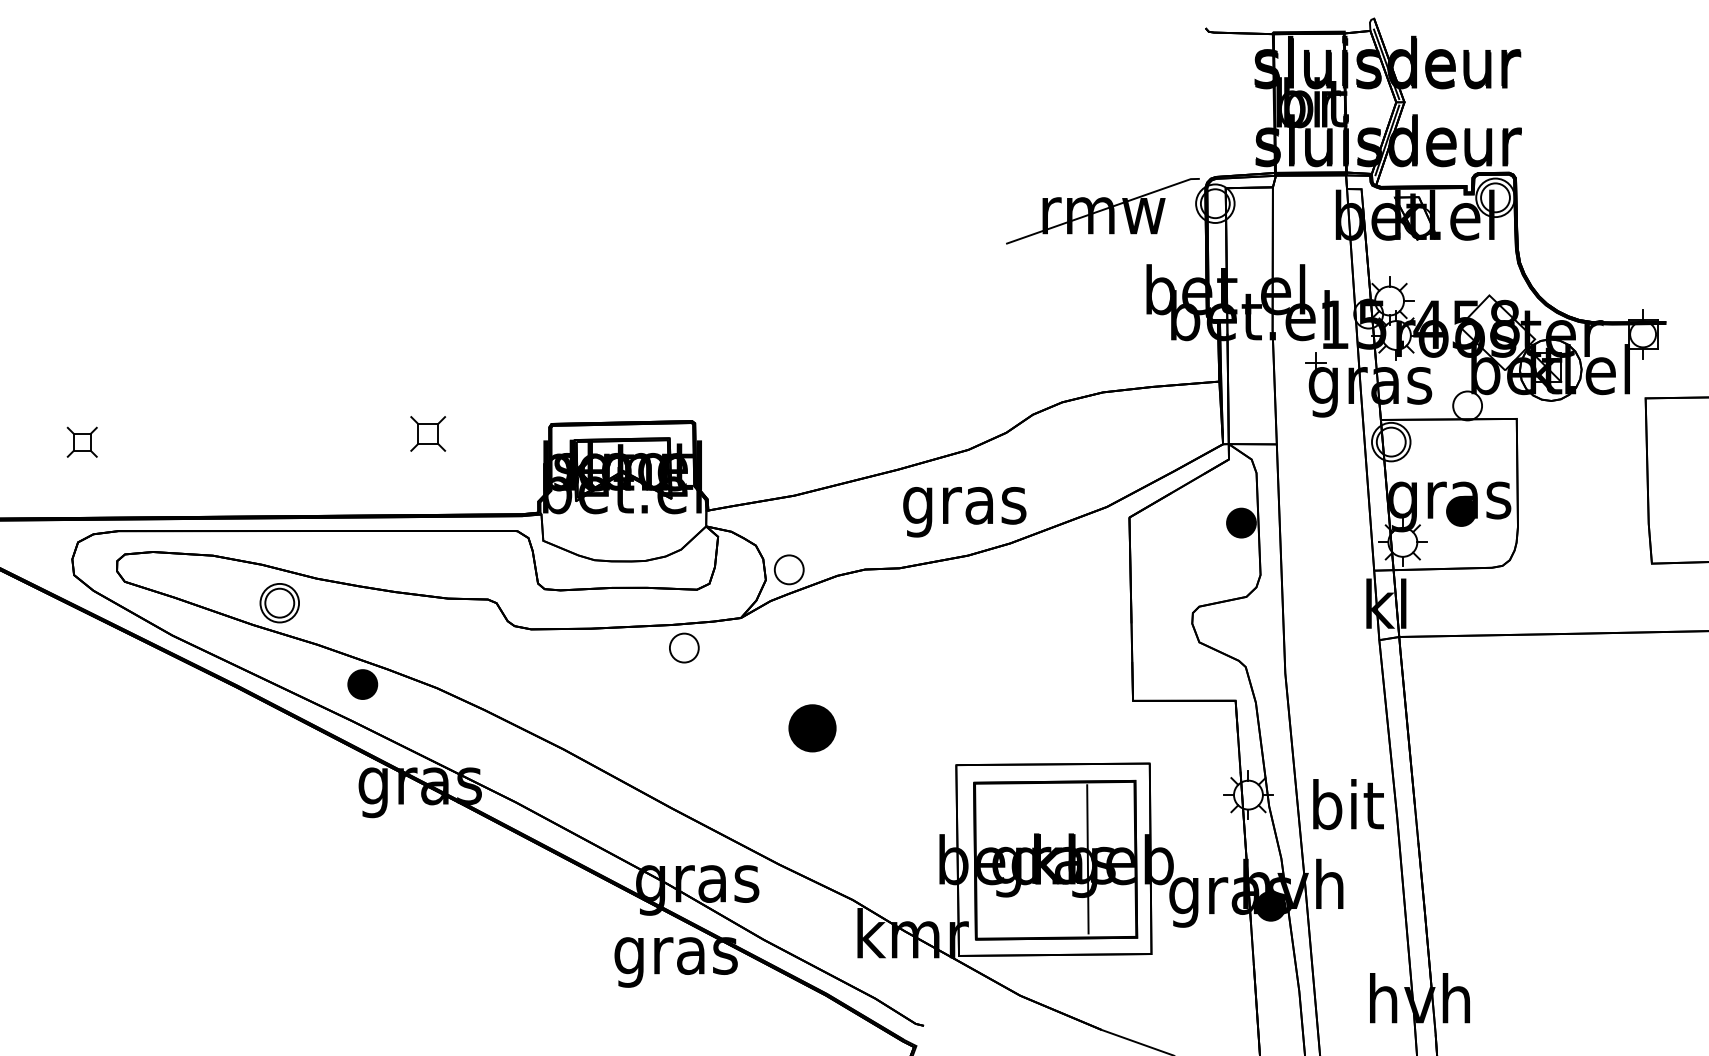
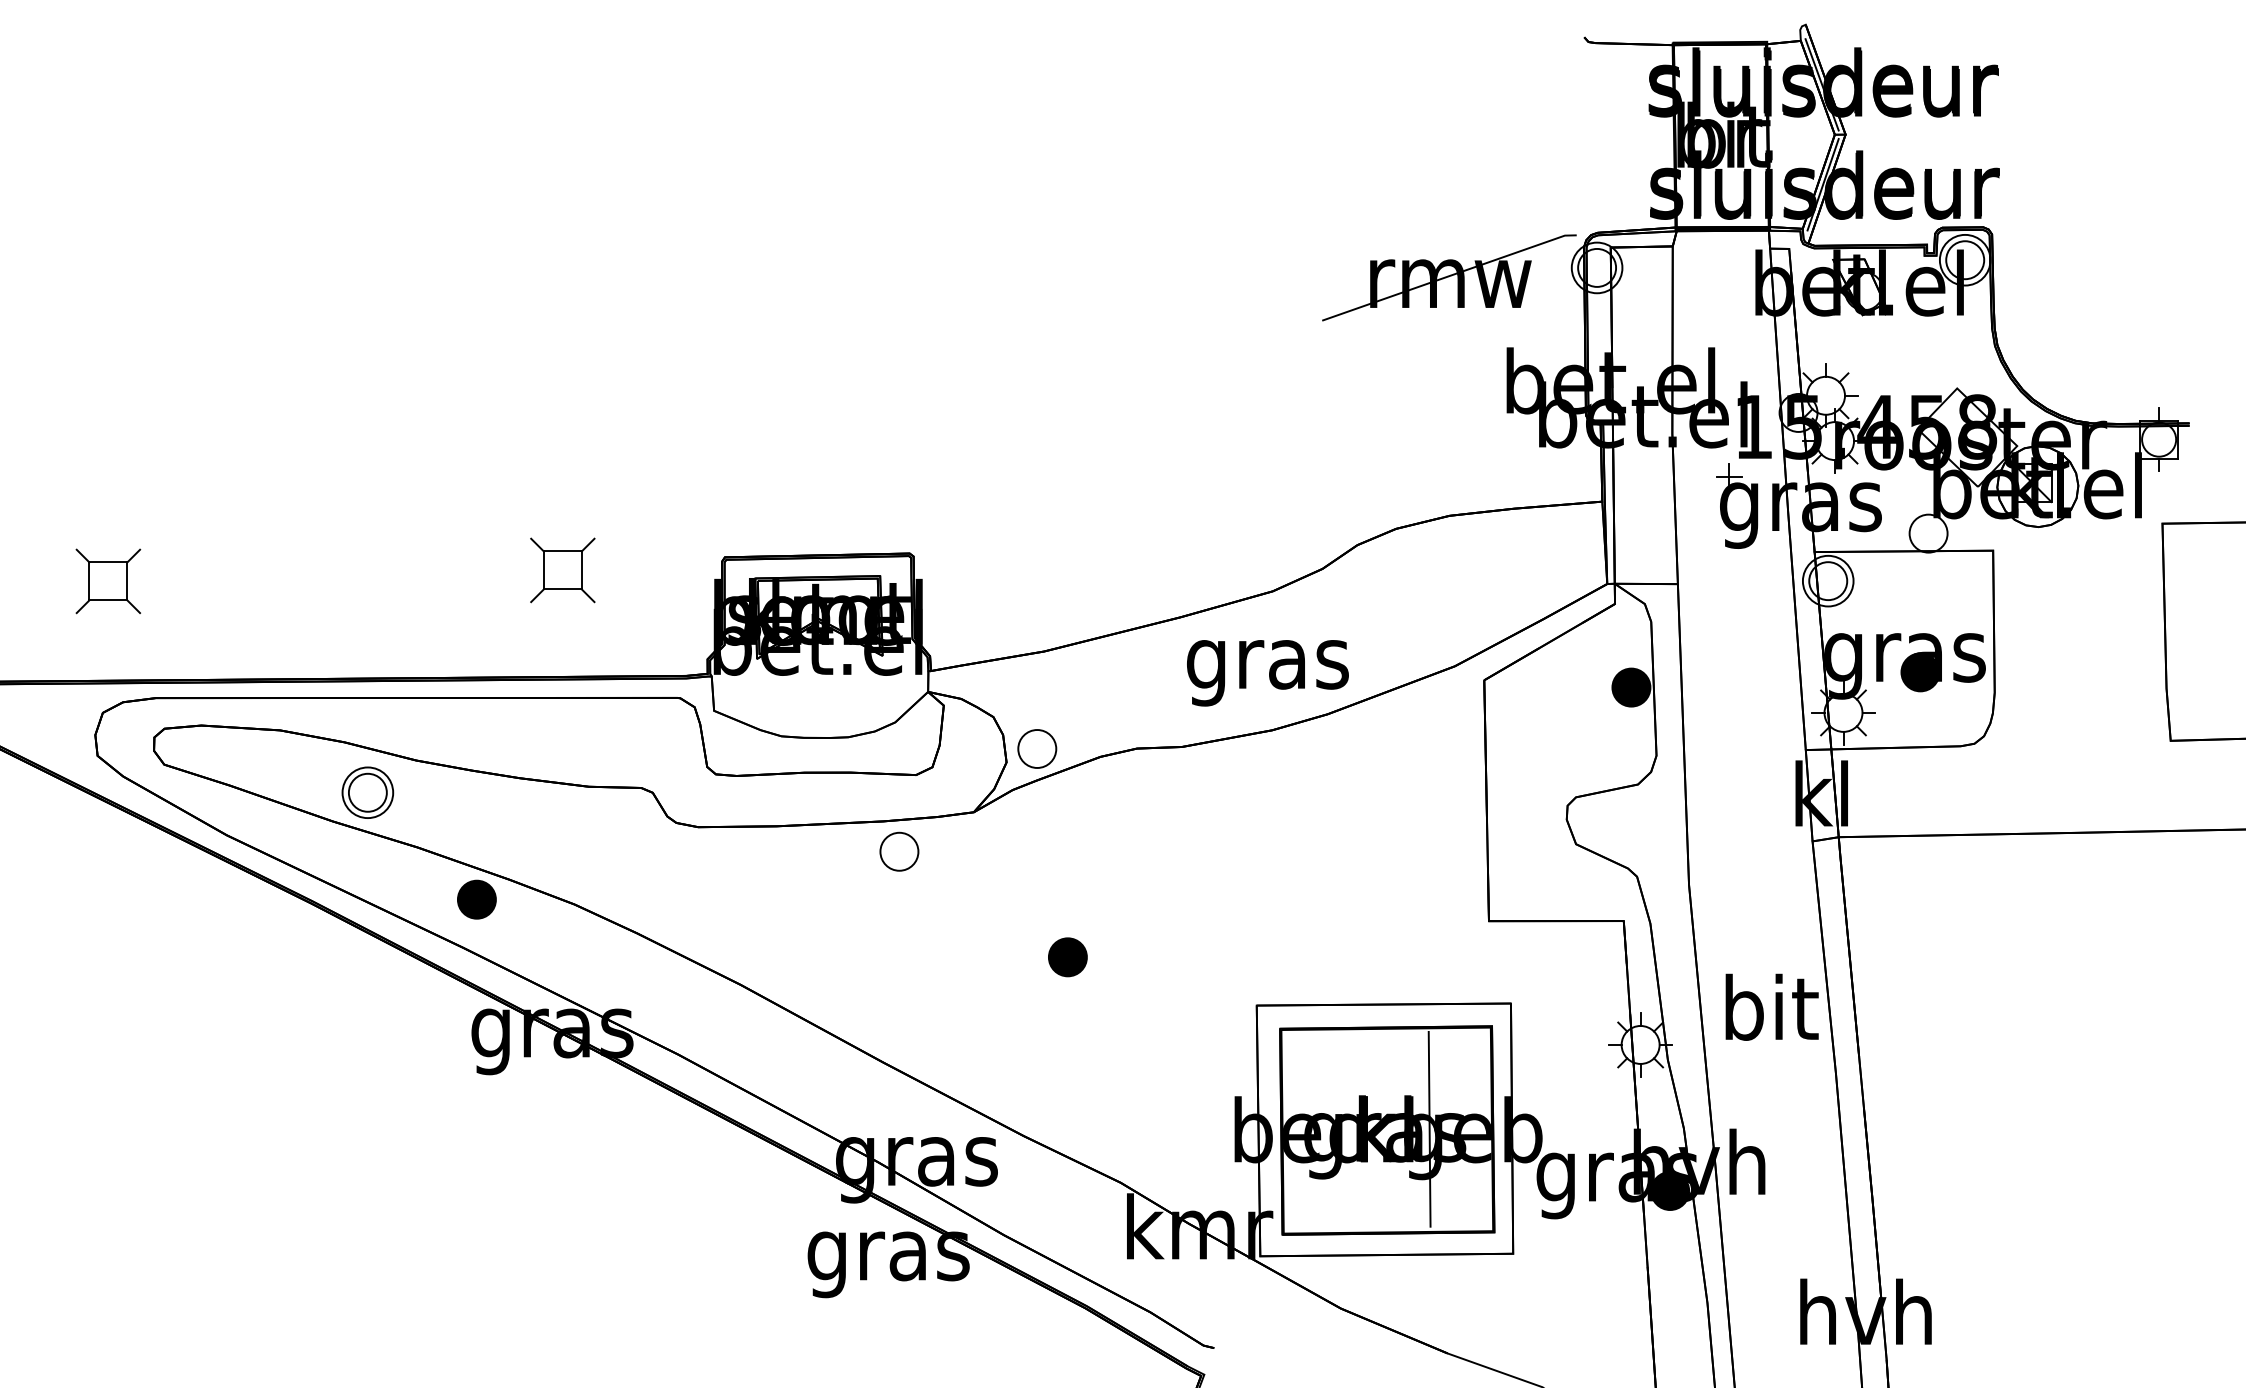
part: (427, 434) -> (562, 570), size x1.43
part: (82, 442) -> (108, 581), size x1.67
part: (812, 728) -> (1067, 957), size x0.62
text: (1348, 803) -> (1771, 1006), moved

